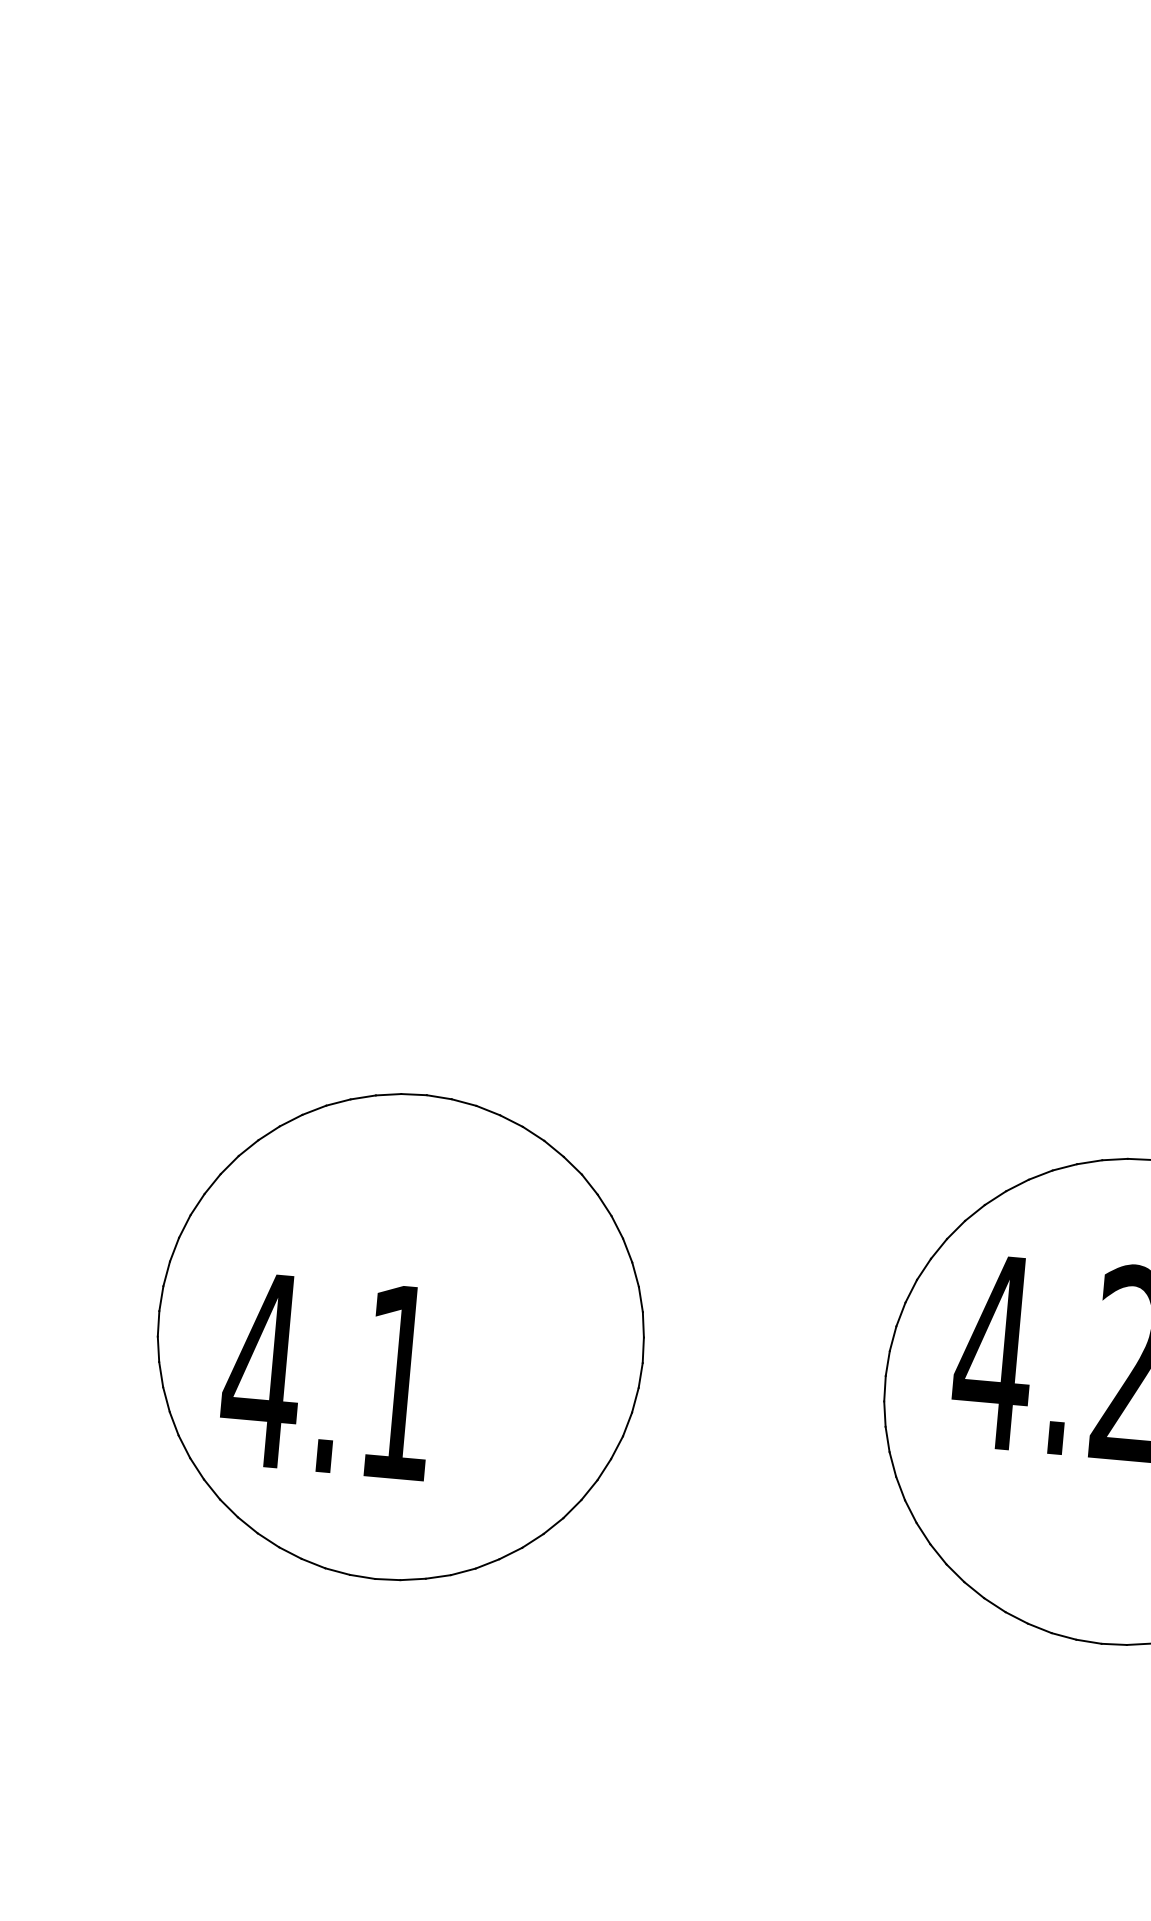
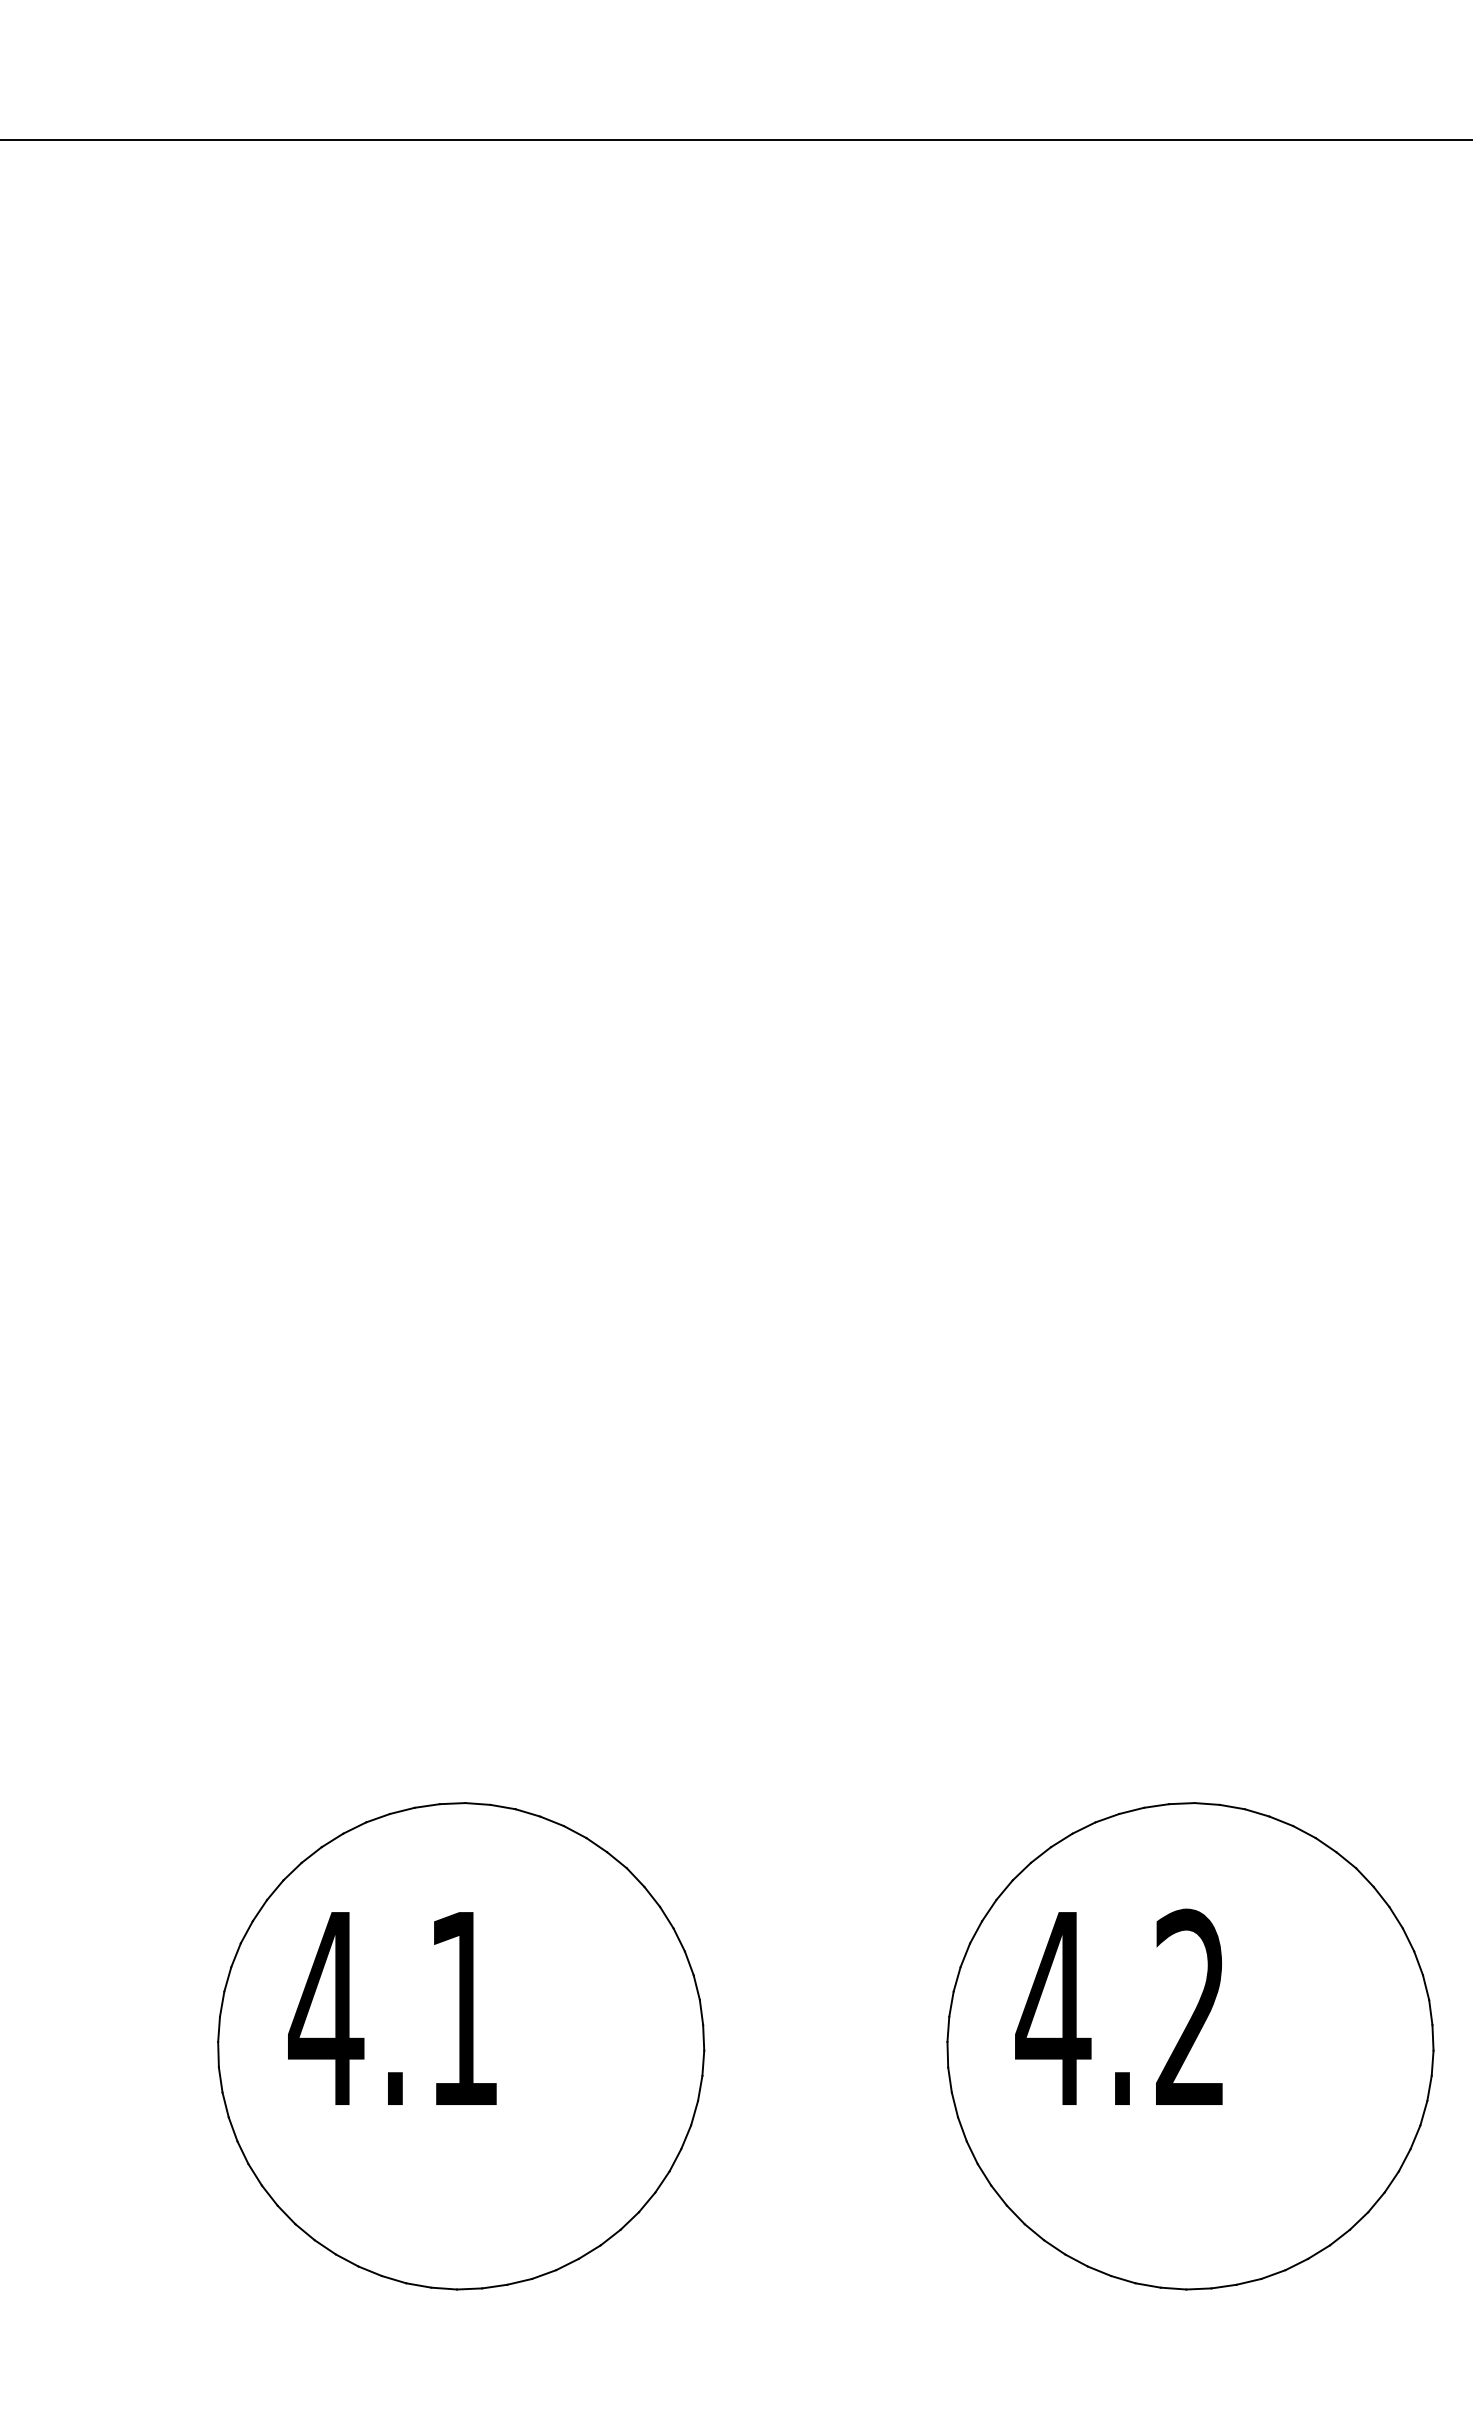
text: (328, 1376) -> (392, 2008), moved

